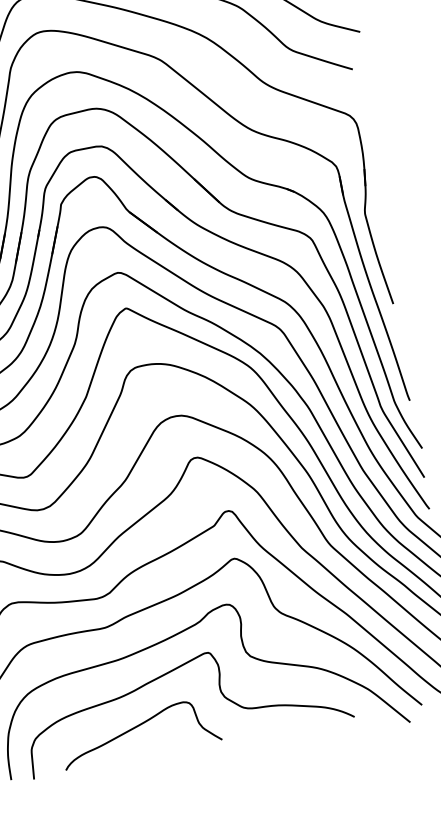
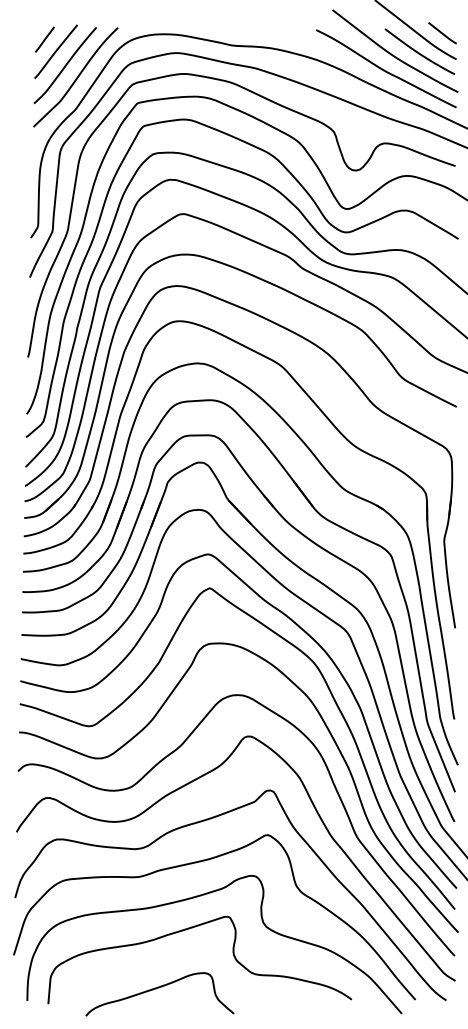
curve: (135, 728) -> (156, 989), moved

